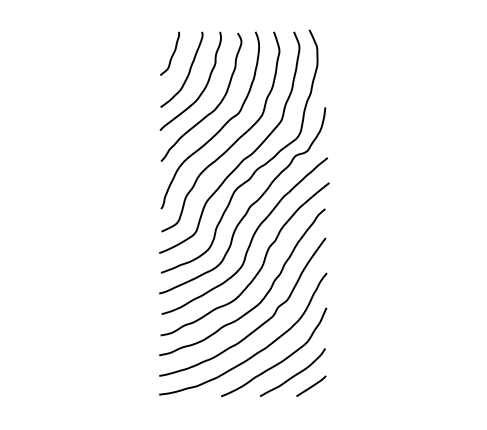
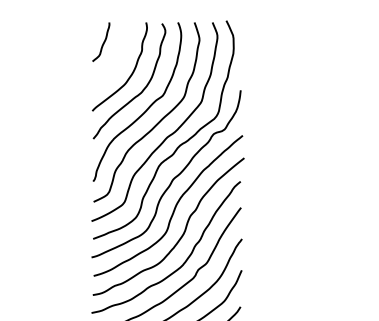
curve: (188, 71) -> (117, 58), removed

